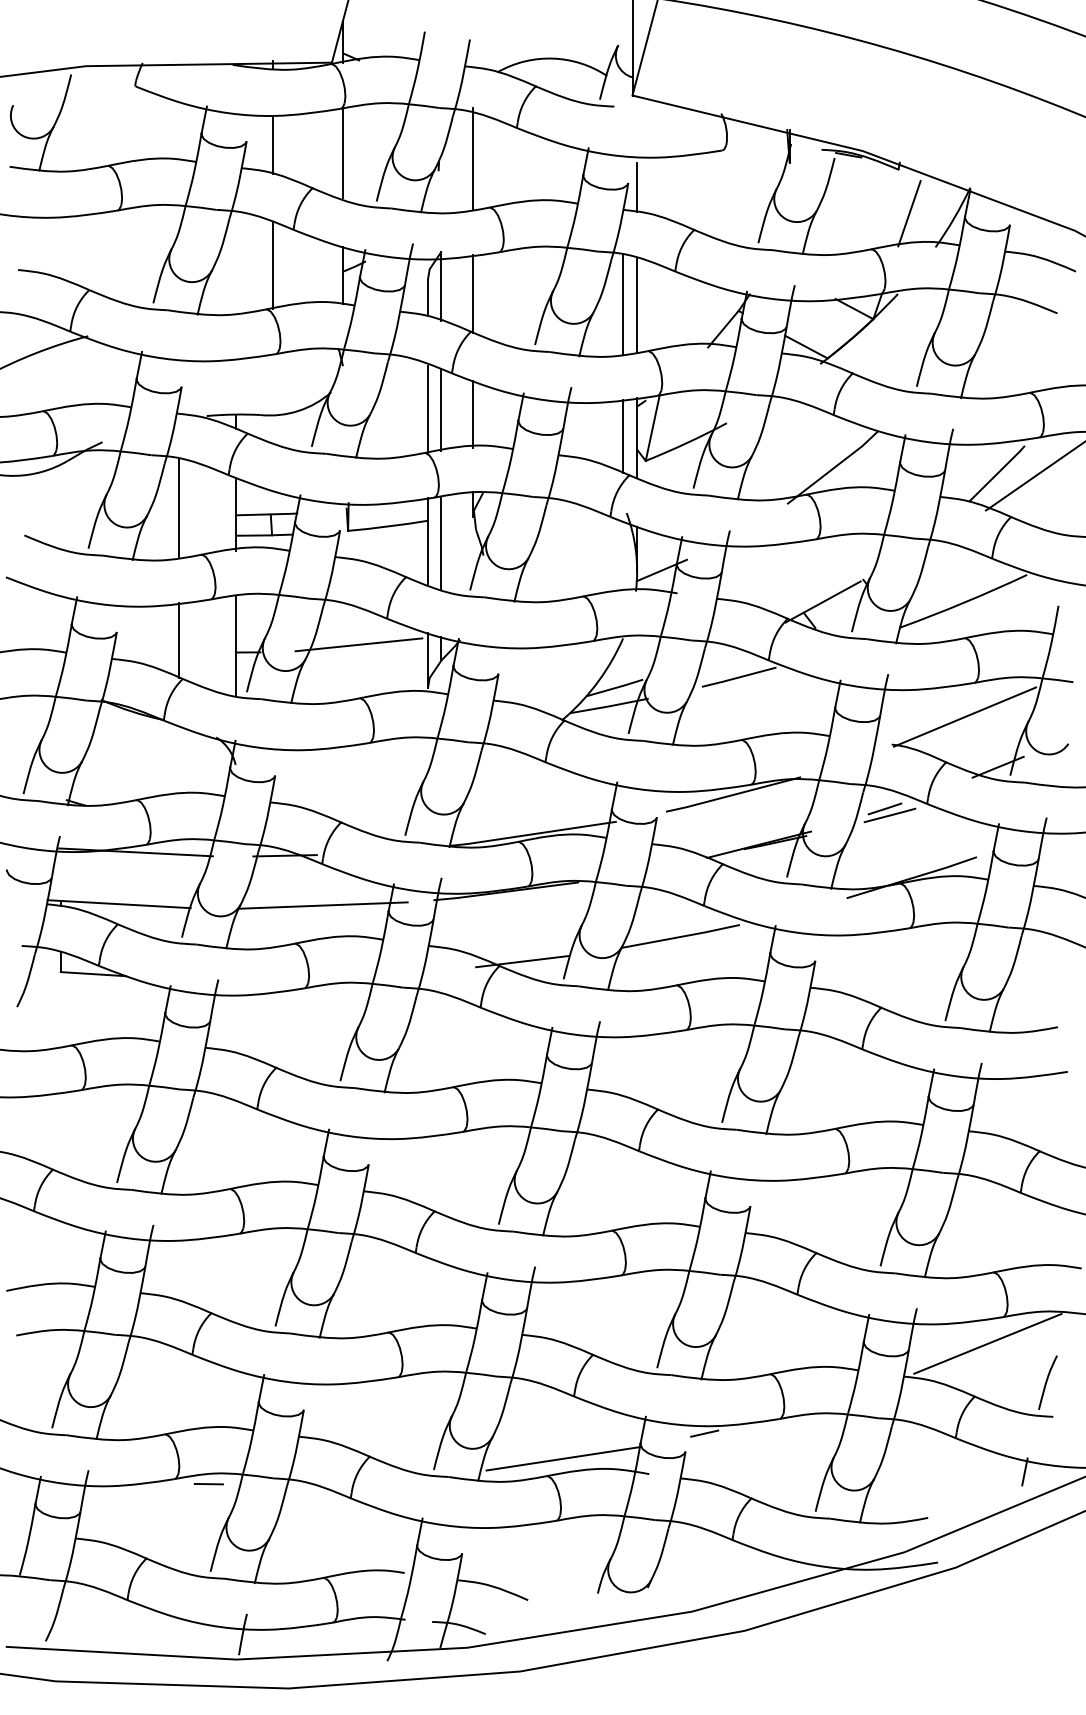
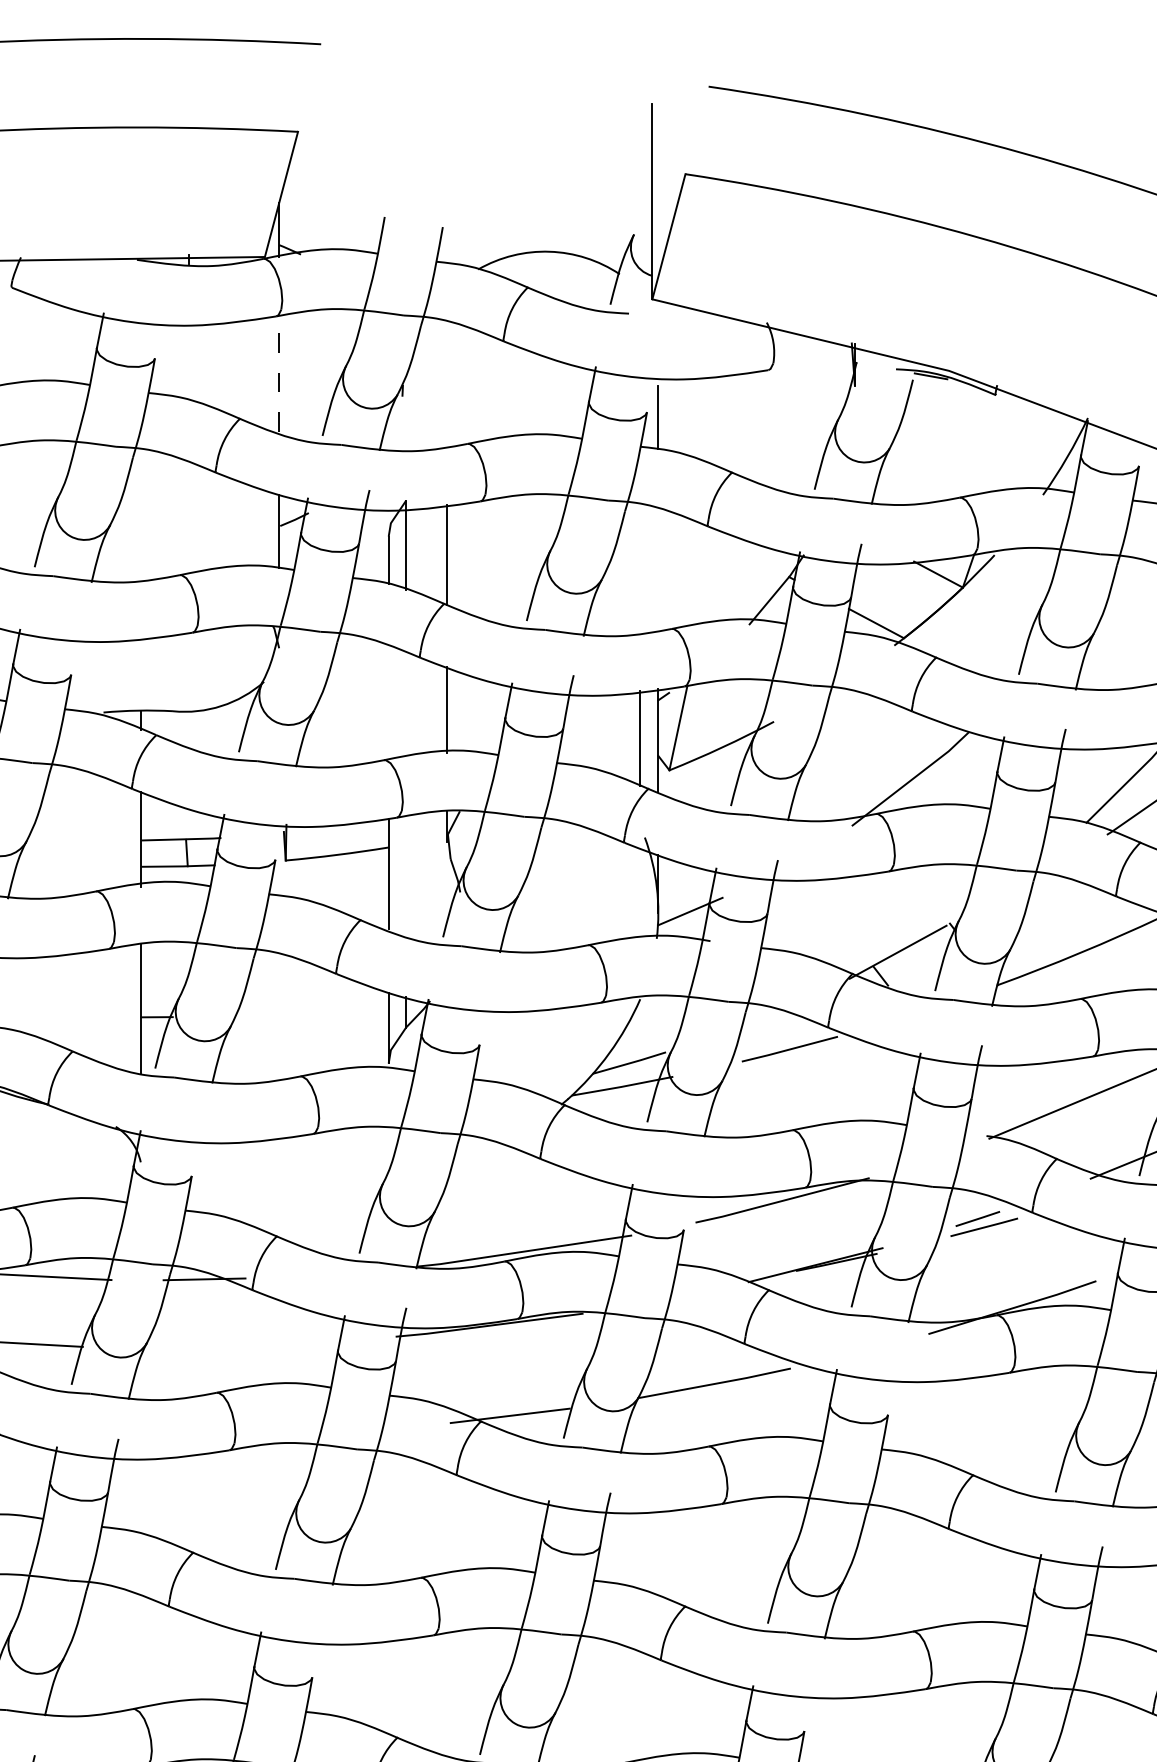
line: (272, 144) -> (188, 362), removed
line: (343, 153) -> (279, 374), solid -> dashed
line: (473, 158) -> (447, 380), removed
line: (909, 213) -> (1009, 451), removed
line: (272, 265) -> (188, 518), removed
line: (623, 304) -> (640, 568), removed
line: (637, 305) -> (658, 570), removed
line: (427, 408) -> (388, 702), removed
line: (441, 410) -> (406, 705), removed
line: (179, 507) -> (68, 830), removed
line: (441, 542) -> (406, 875), removed
line: (179, 639) -> (68, 1000), removed
line: (358, 644) -> (299, 1007), removed
line: (323, 905) -> (254, 1343), removed

